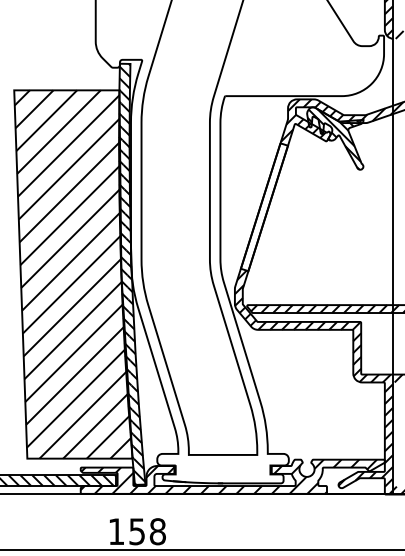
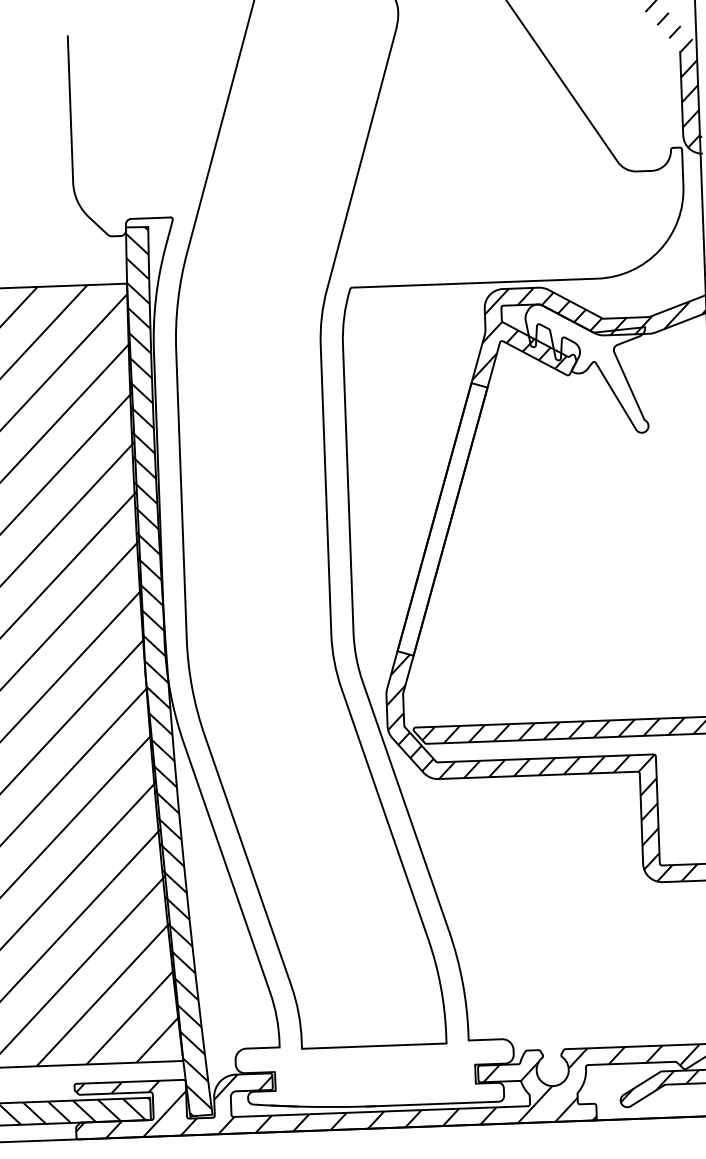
hatch: (333, 139) -> (583, 370), removed

